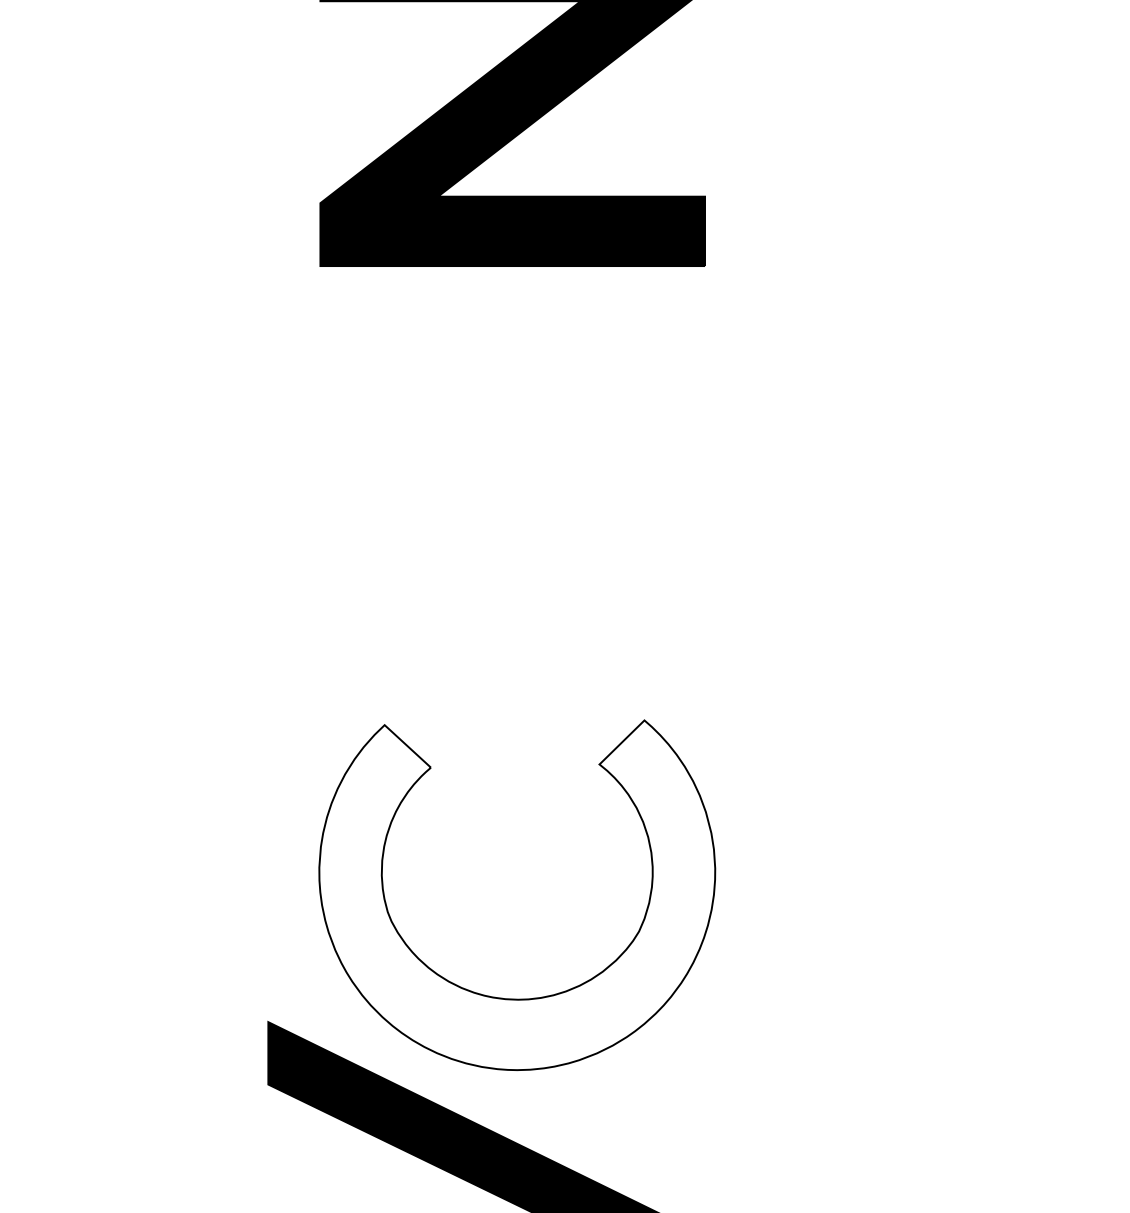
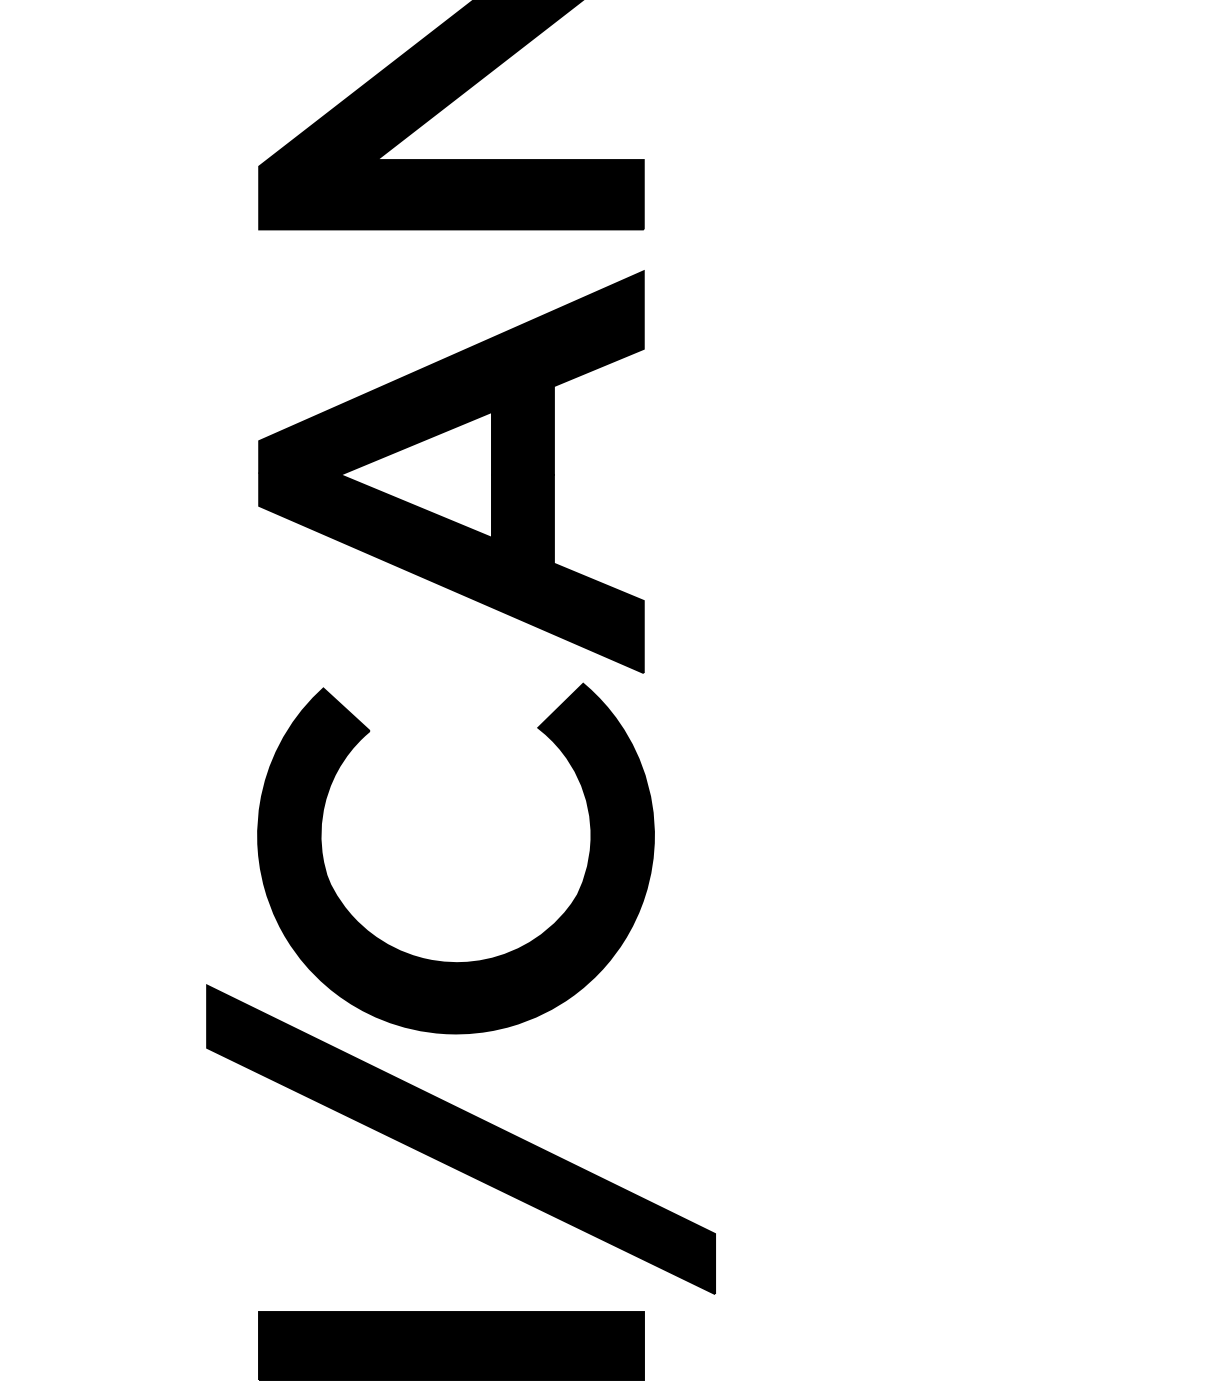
part: (512, 508) -> (451, 471), added
fill: (516, 895) -> (455, 858), added

